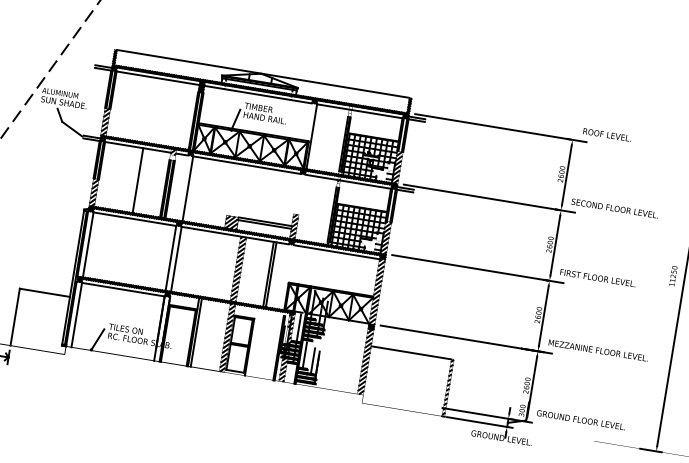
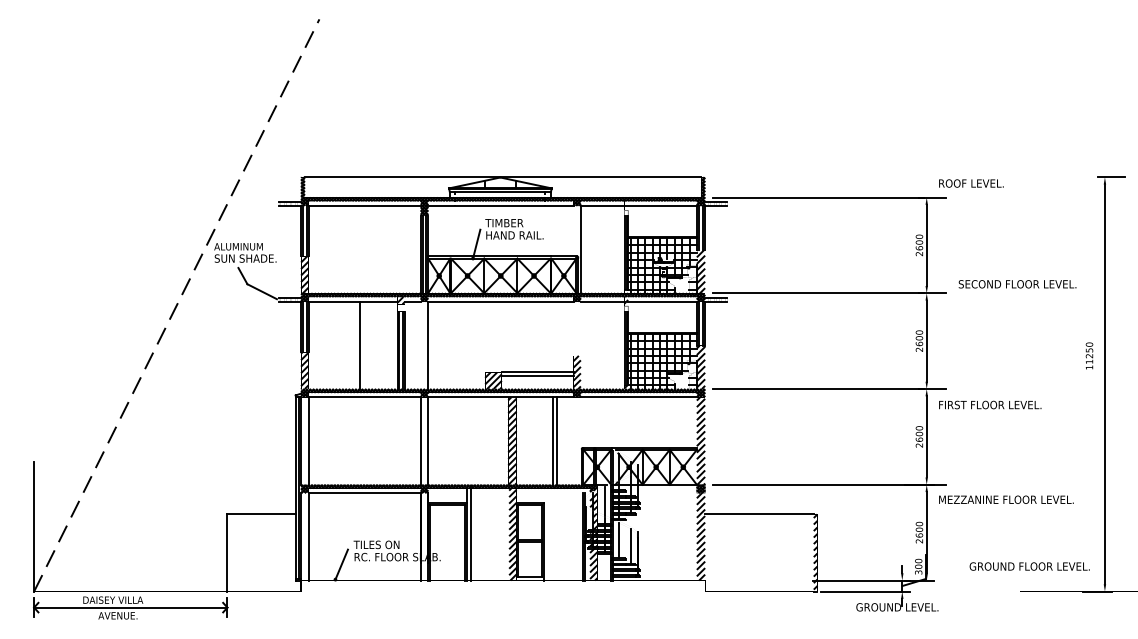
text: (614, 208) -> (1017, 284), moved
text: (598, 277) -> (990, 404), moved
text: (598, 350) -> (1006, 499), moved
text: (581, 420) -> (1029, 566), moved

